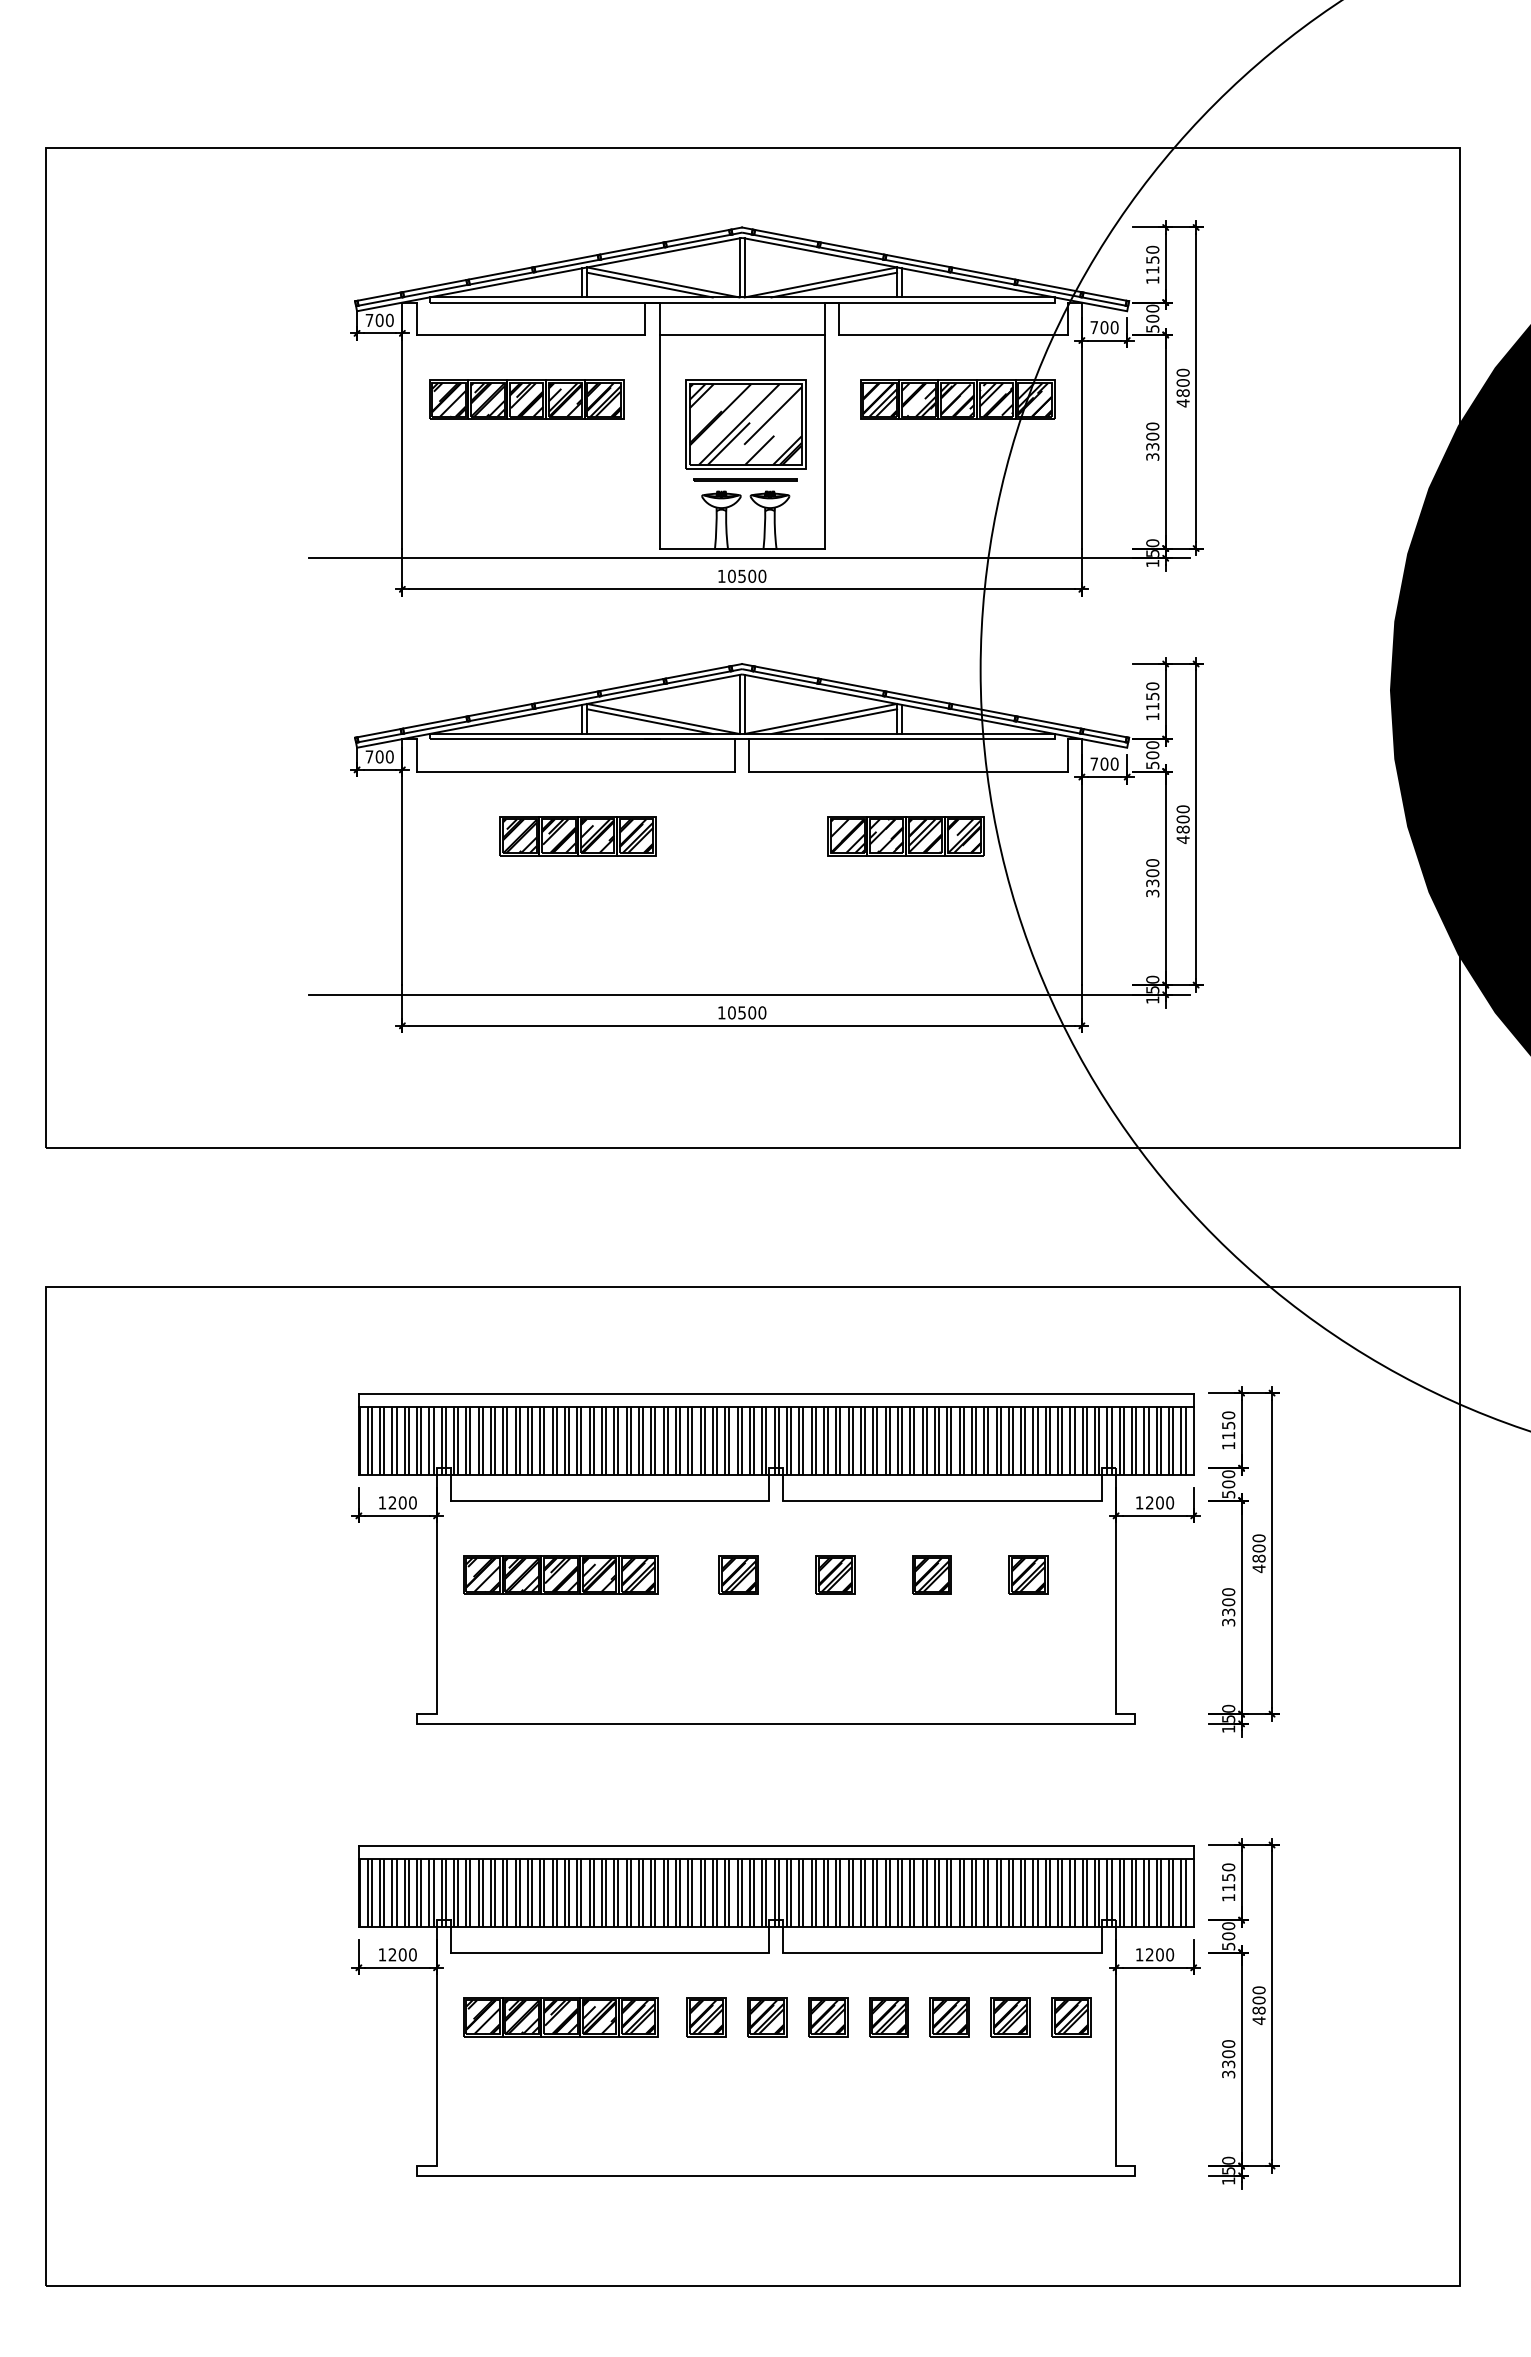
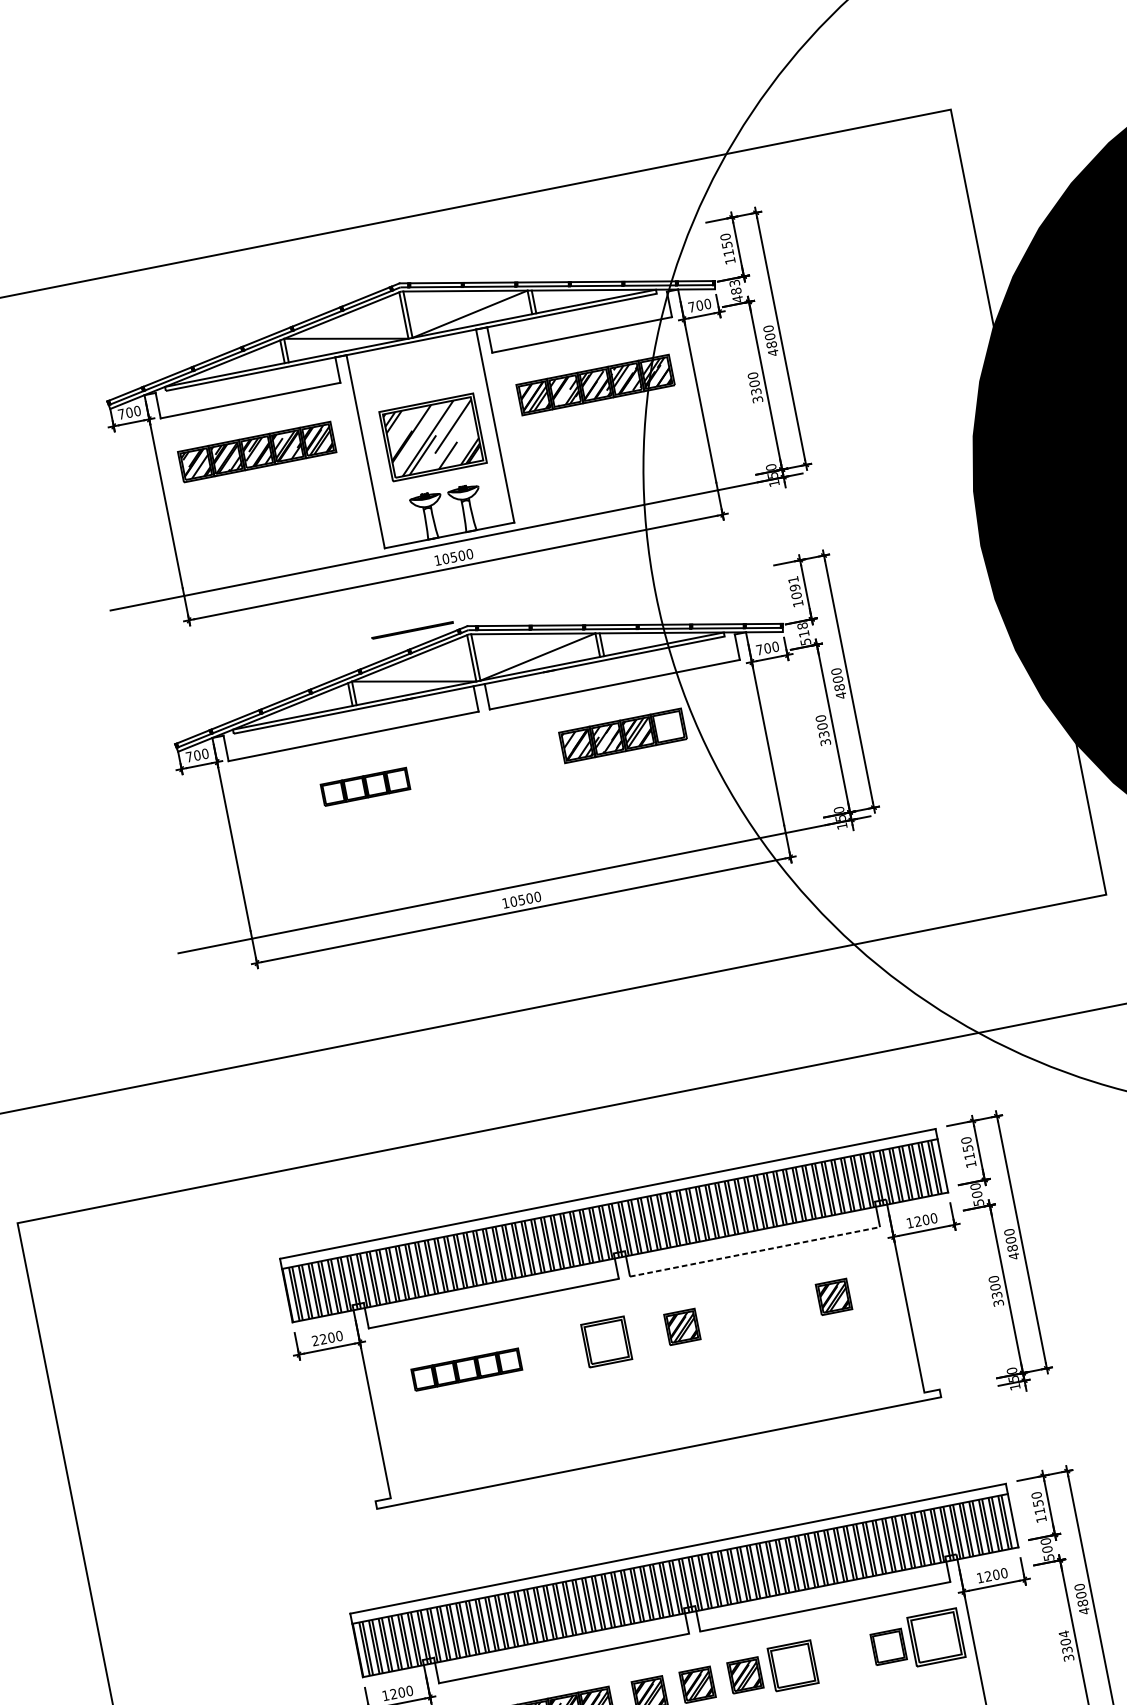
line: (649, 284) -> (335, 342), removed
line: (834, 284) -> (481, 313), removed
text: (1152, 318) -> (736, 291), 500 -> 483
line: (741, 334) -> (415, 367), removed
line: (745, 479) -> (412, 630), moved
text: (1152, 696) -> (794, 587), 1150 -> 1091
line: (649, 721) -> (403, 685), removed
line: (834, 721) -> (549, 656), removed
text: (1152, 750) -> (803, 630), 500 -> 518
part: (577, 836) -> (365, 787), size x0.7
hatch: (964, 836) -> (668, 727), removed
line: (943, 1500) -> (755, 1251), solid -> dashed
text: (381, 1502) -> (314, 1340), 1200 -> 2200
part: (560, 1574) -> (466, 1369), size x0.7
part: (738, 1574) -> (606, 1341), size x1.4
part: (931, 1574) -> (757, 1311), removed
part: (888, 2017) -> (792, 1666), size x1.4
part: (949, 2017) -> (840, 1656), removed
hatch: (1010, 2017) -> (888, 1647), removed
part: (1071, 2017) -> (936, 1637), size x1.6
text: (1228, 2043) -> (1063, 1633), 3300 -> 3304

